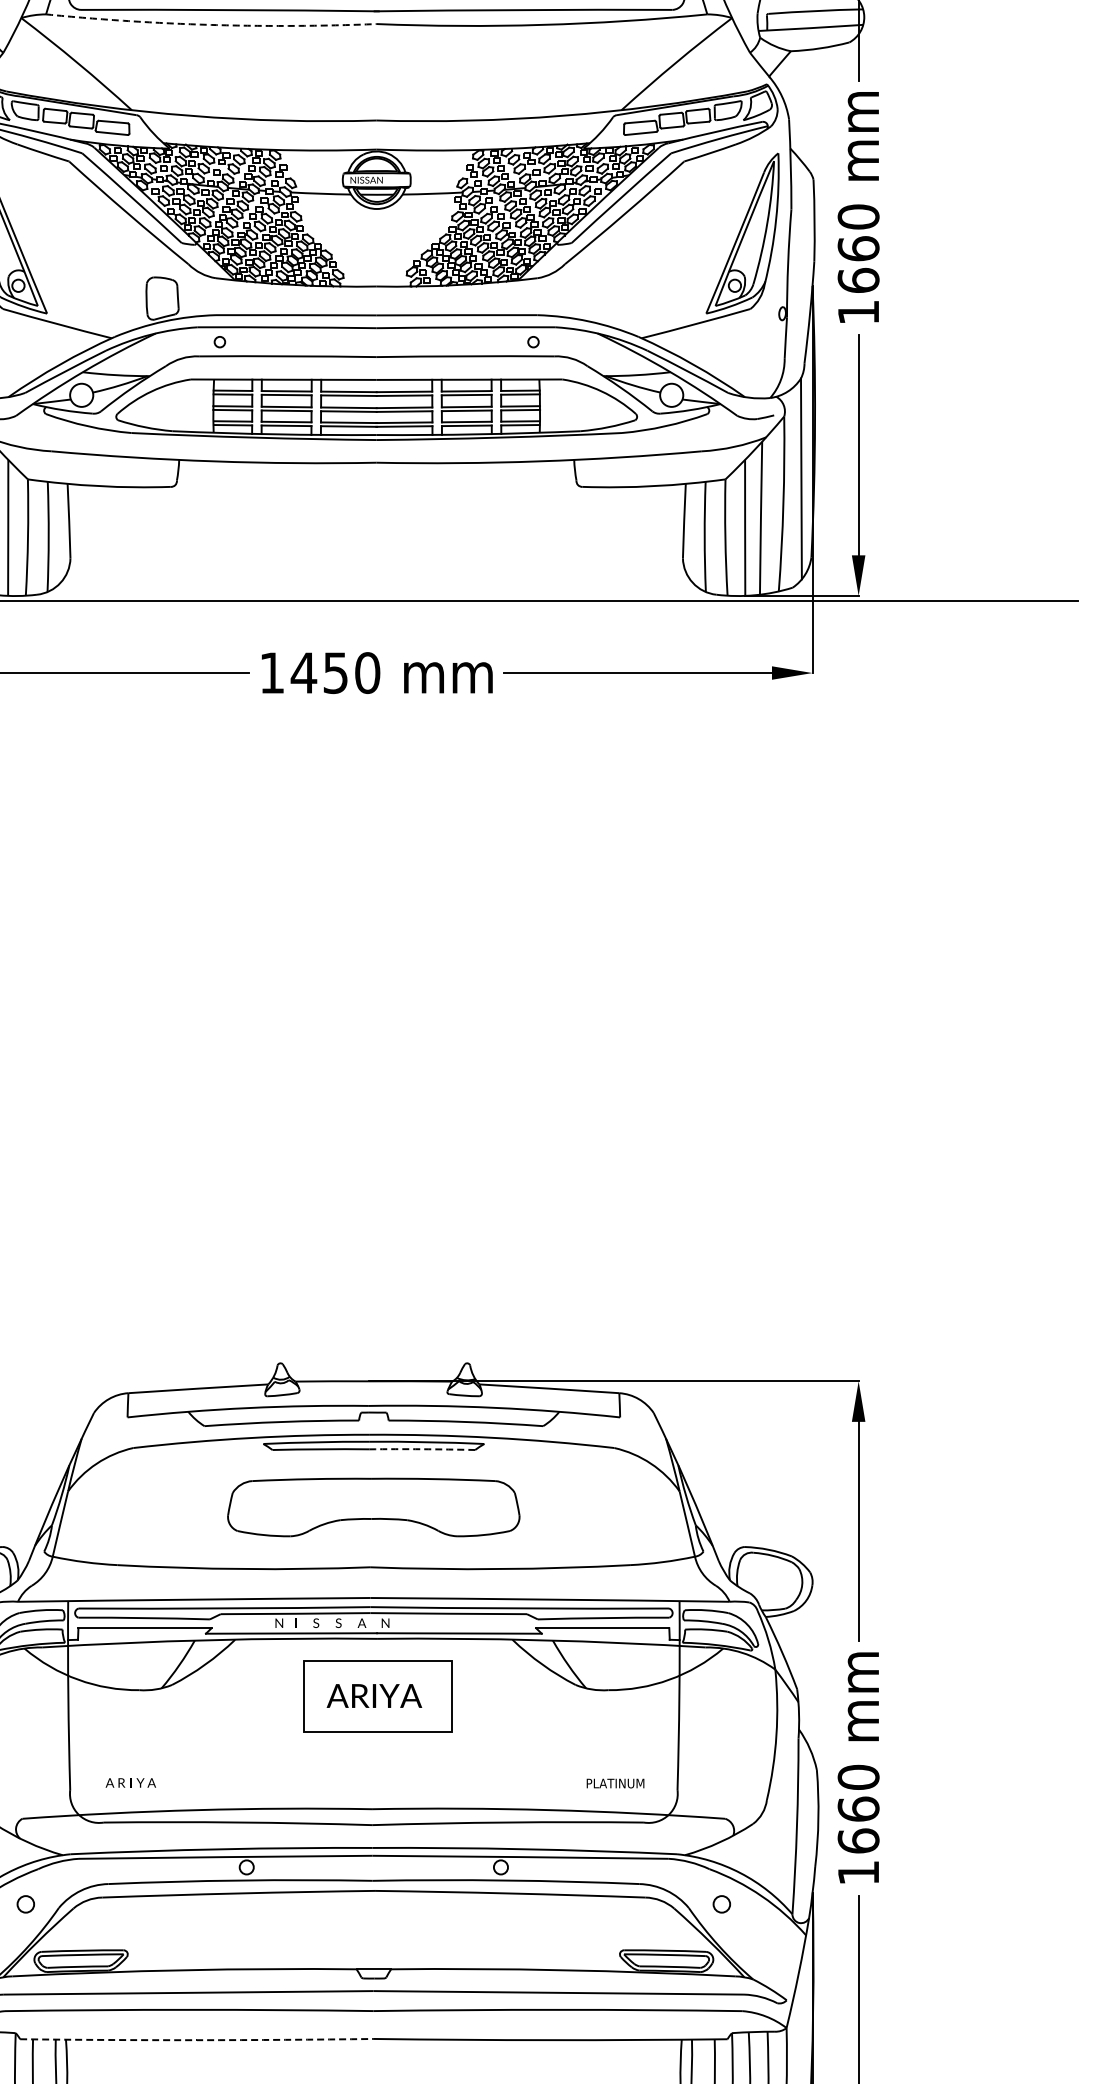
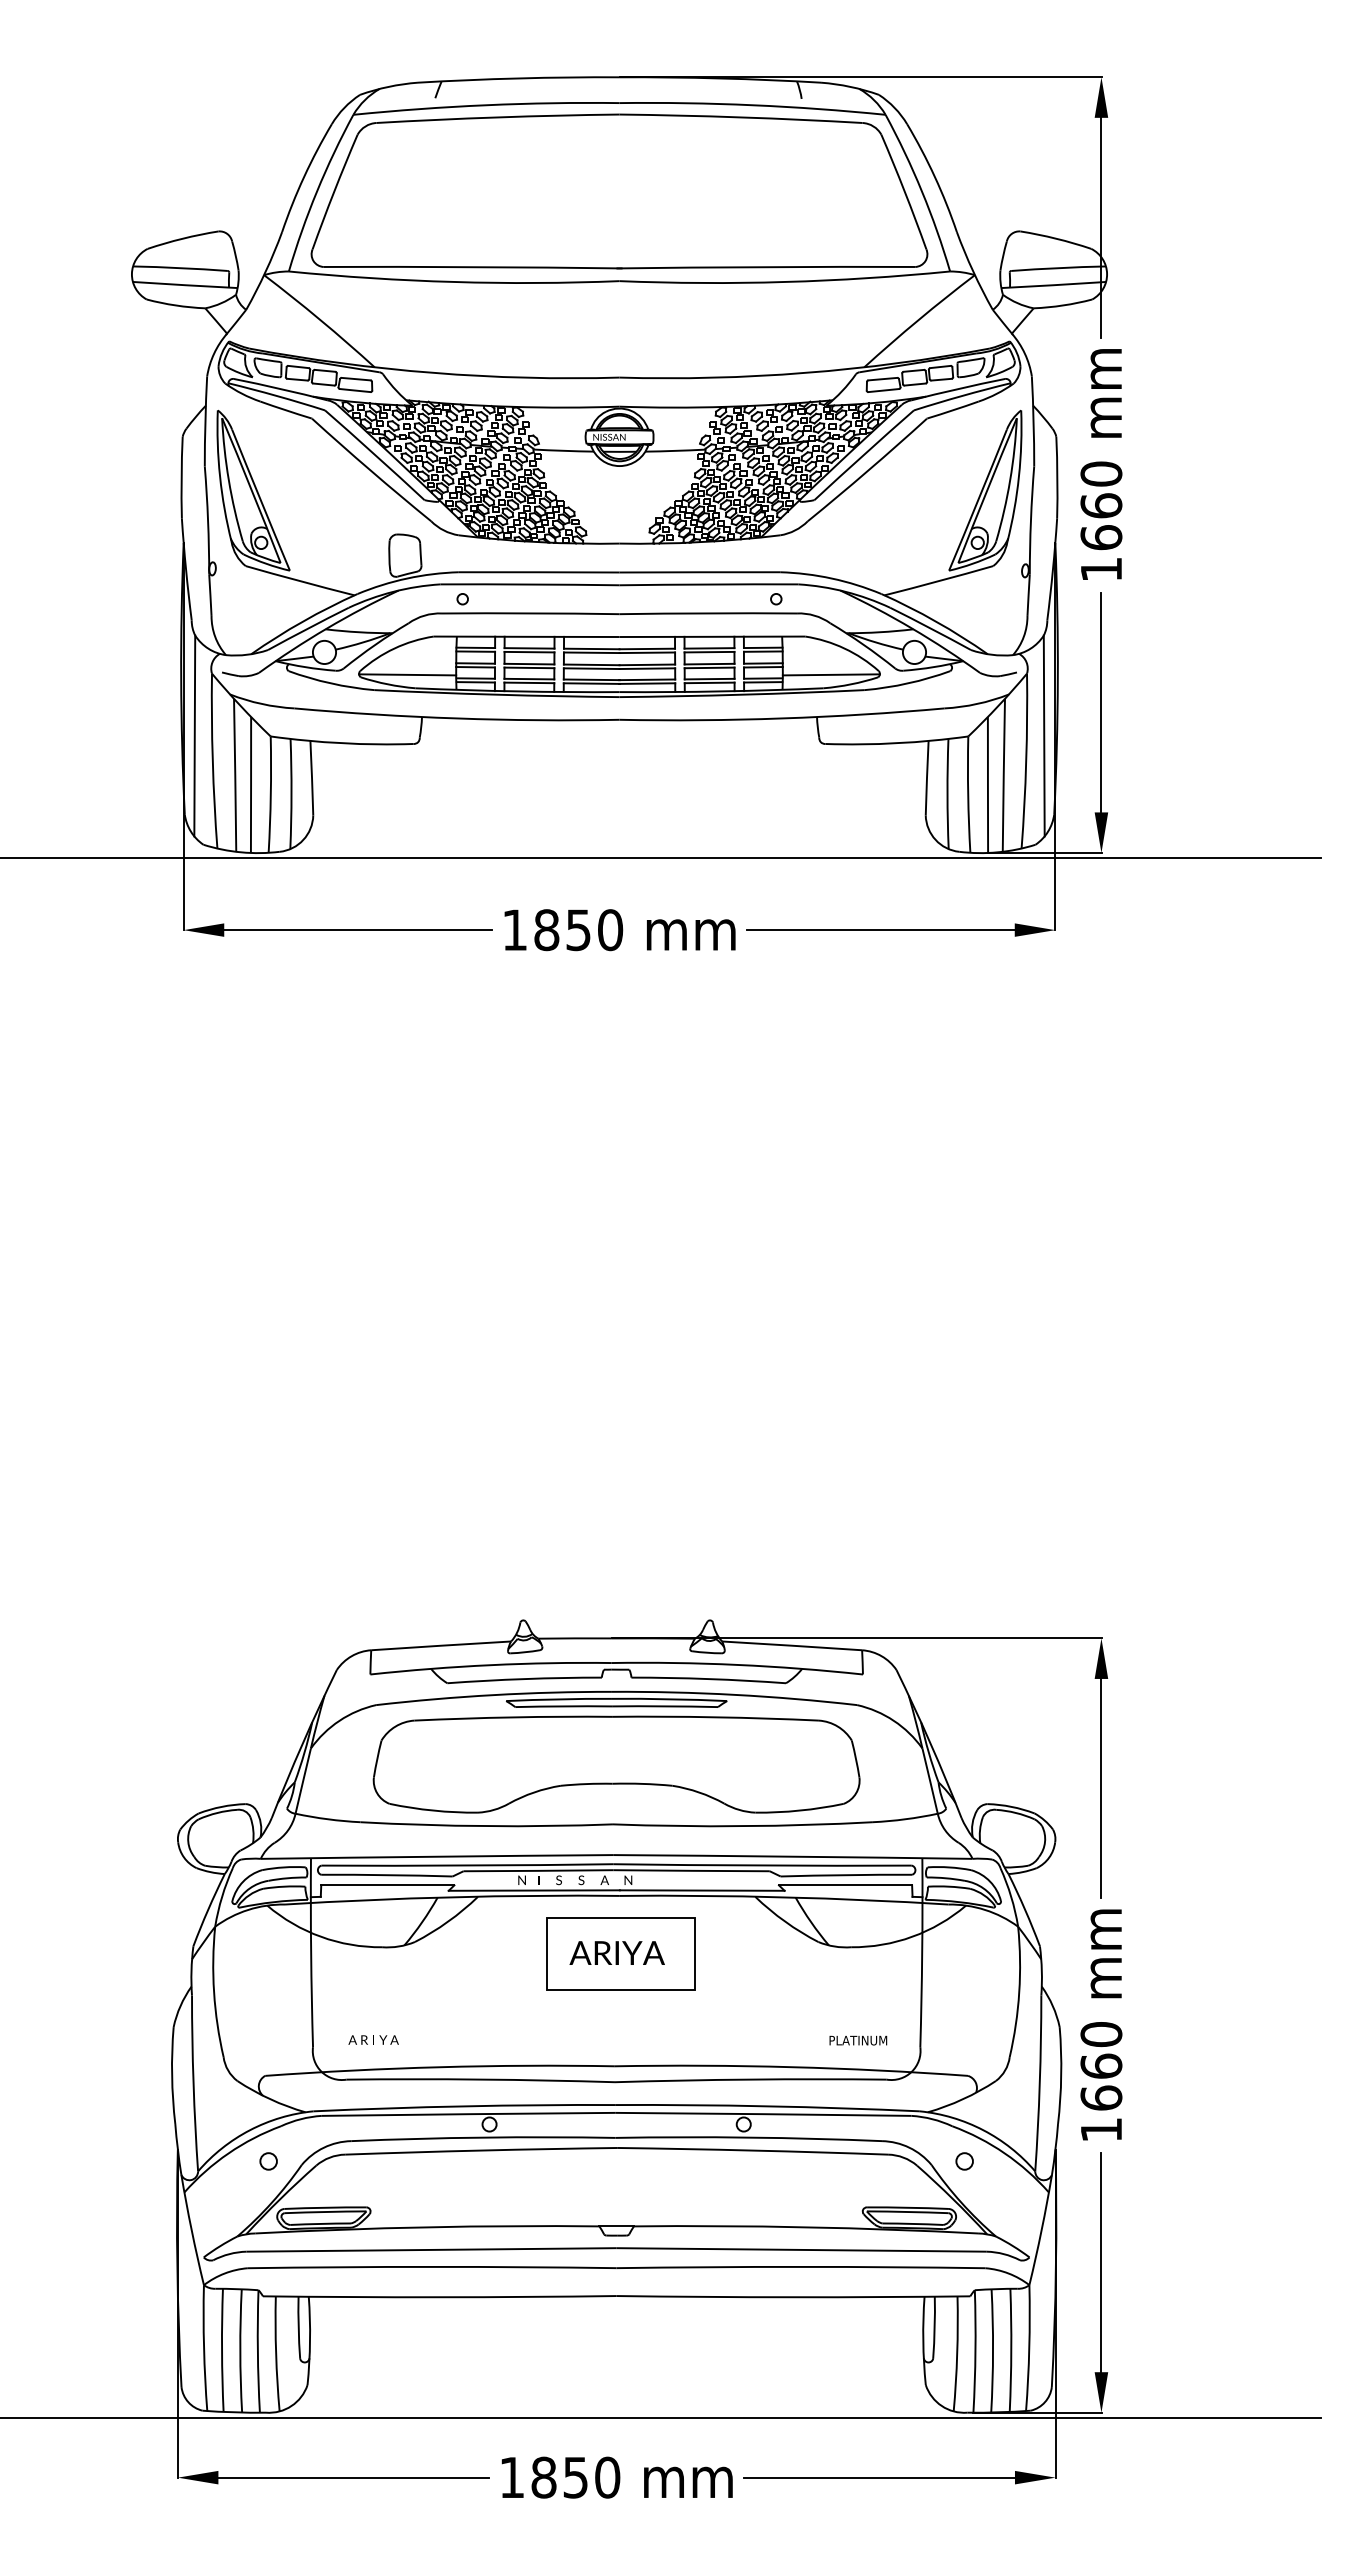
arc: (211, 25) -> (454, 282), dashed -> solid
line: (164, 417) -> (407, 674), added
line: (587, 417) -> (830, 674), added
text: (303, 673) -> (546, 930), 1450 -> 1850
arc: (422, 1449) -> (665, 1706), dashed -> solid
part: (373, 1507) -> (616, 1764), size x1.67
arc: (196, 2040) -> (439, 2297), dashed -> solid

